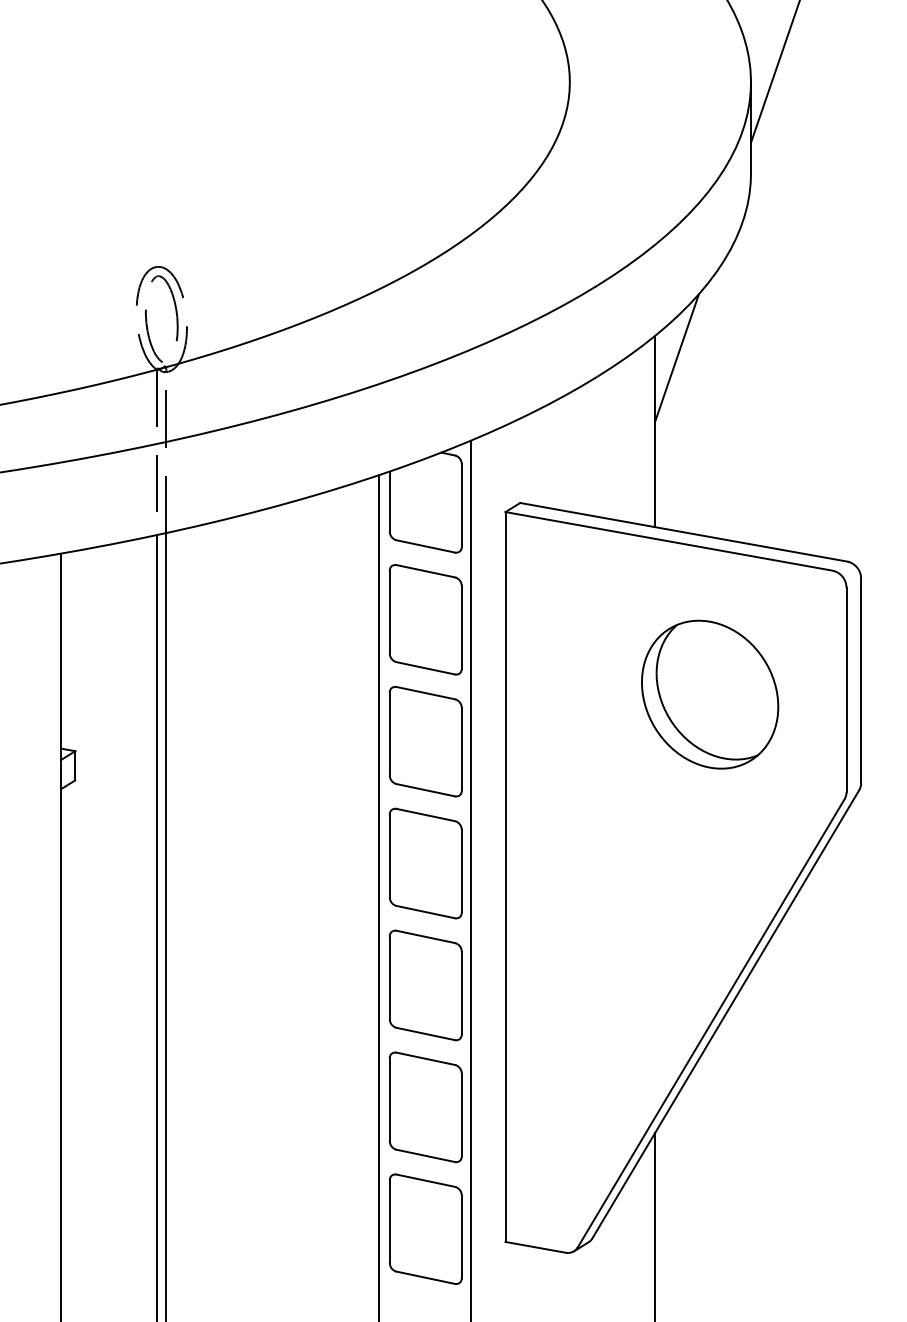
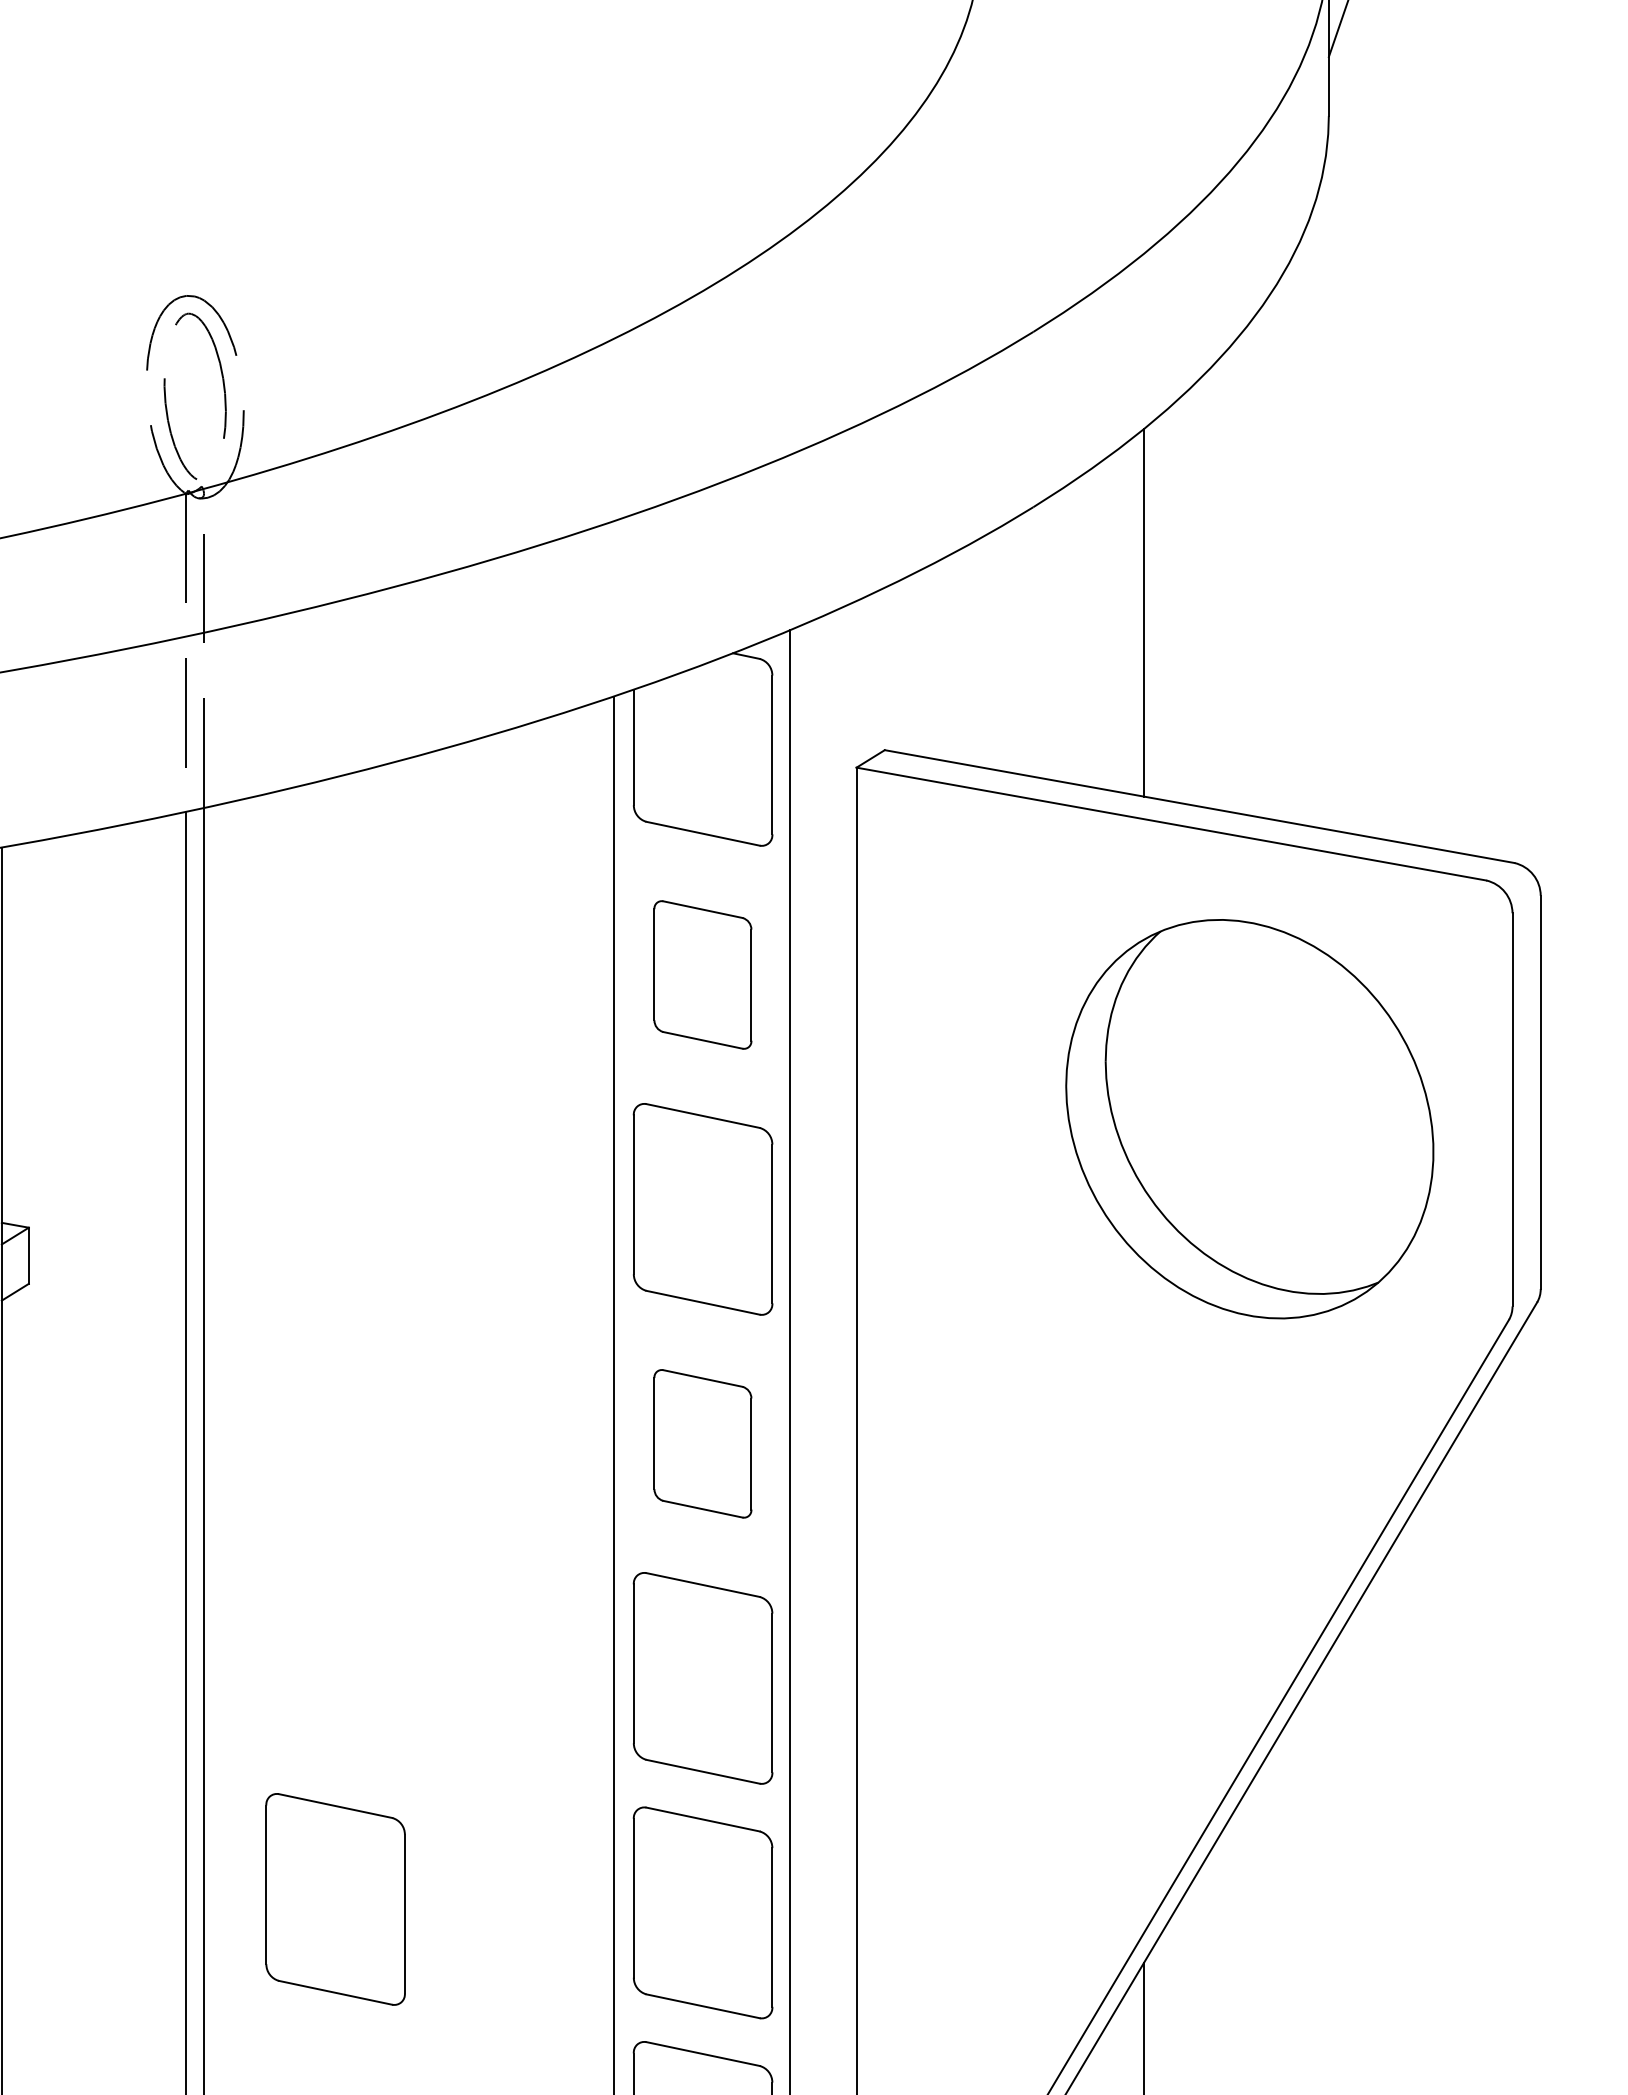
line: (676, 358) -> (1185, 472), removed
part: (425, 619) -> (702, 974), size x0.7
part: (710, 694) -> (1250, 1118), size x1.4
part: (425, 863) -> (702, 1443), size x0.7
part: (234, 1100) -> (335, 1899), added

